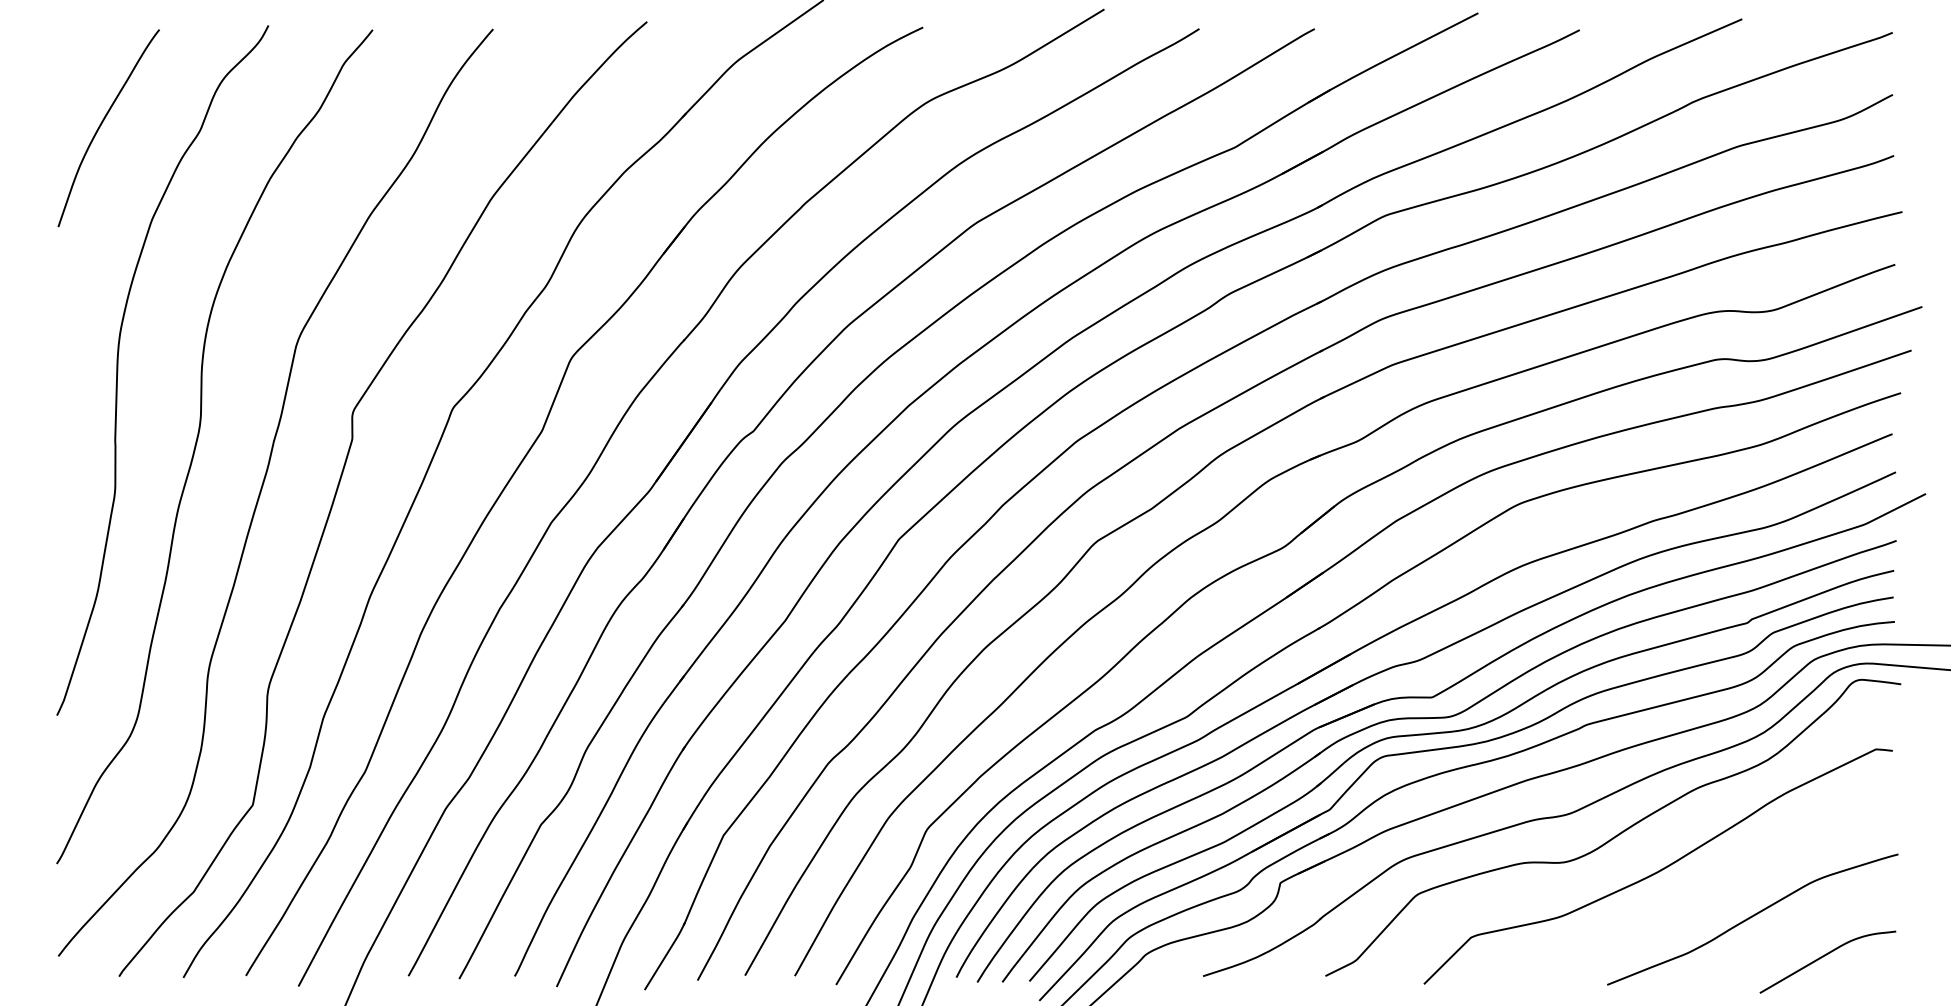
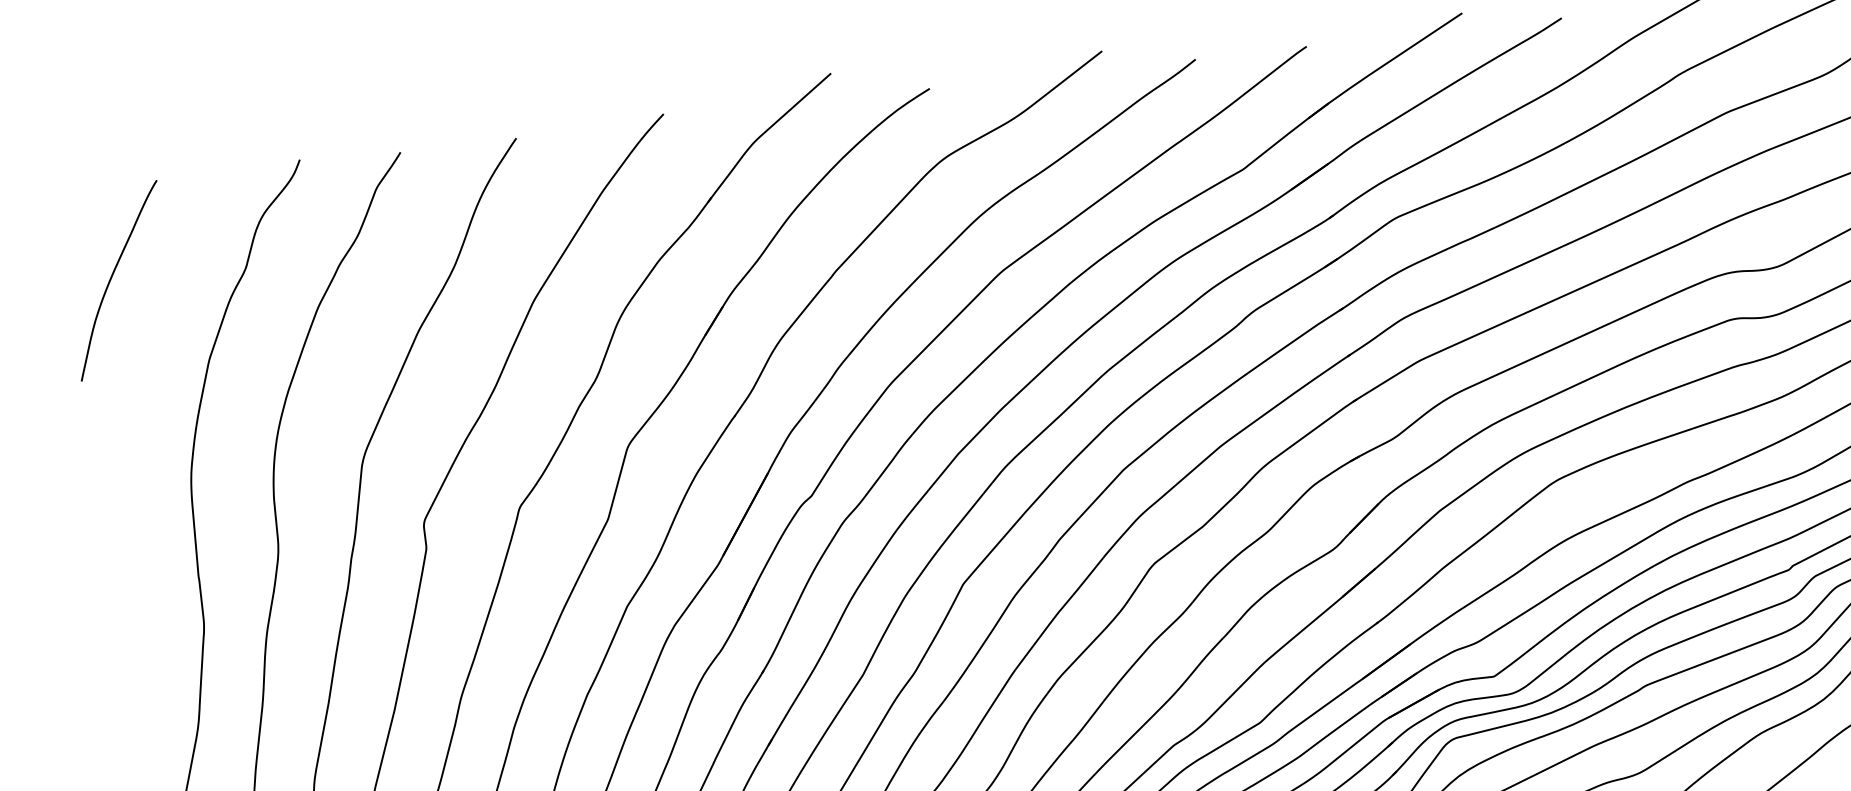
curve: (101, 125) -> (111, 278), moved

